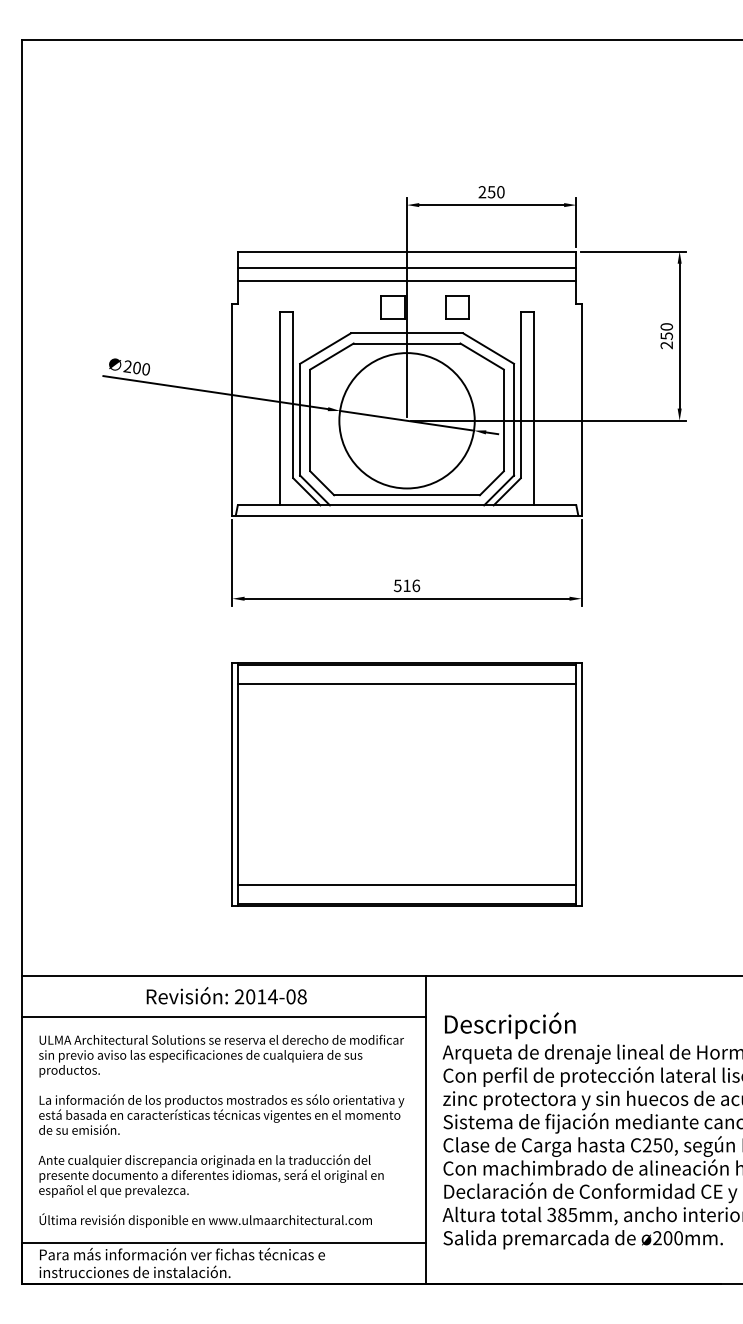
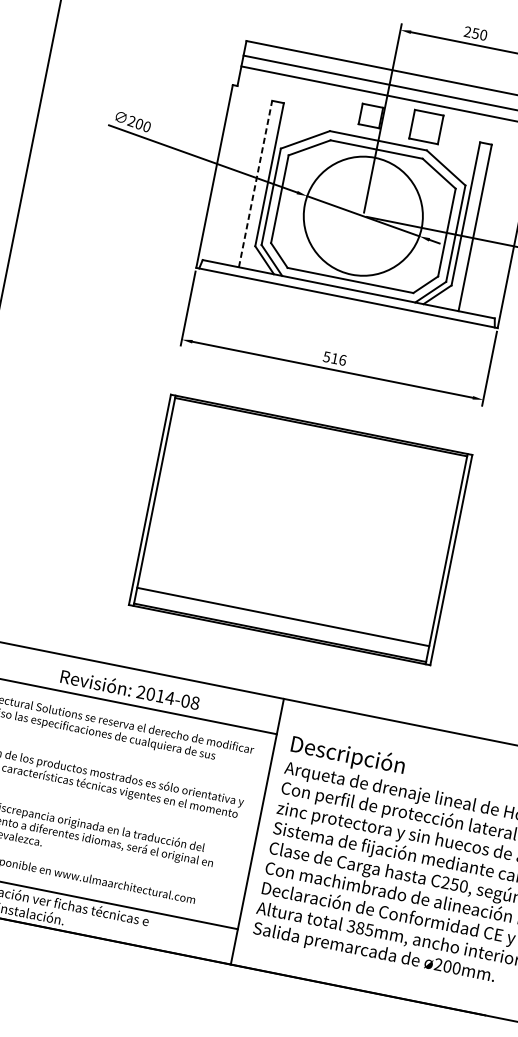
part: (457, 307) -> (426, 127), size x1.4
line: (279, 408) -> (255, 183), solid -> dashed
line: (406, 683) -> (317, 442), removed
text: (226, 995) -> (130, 688), moved

